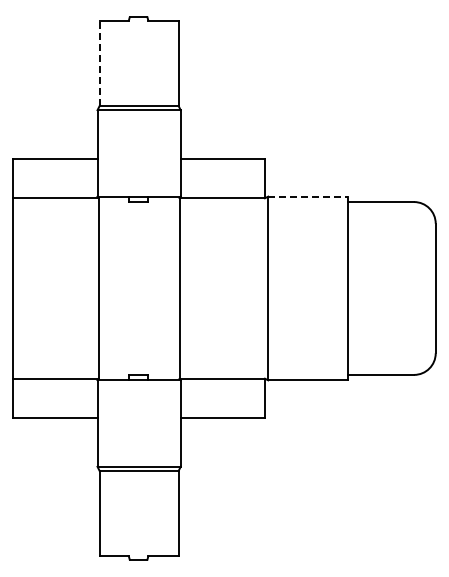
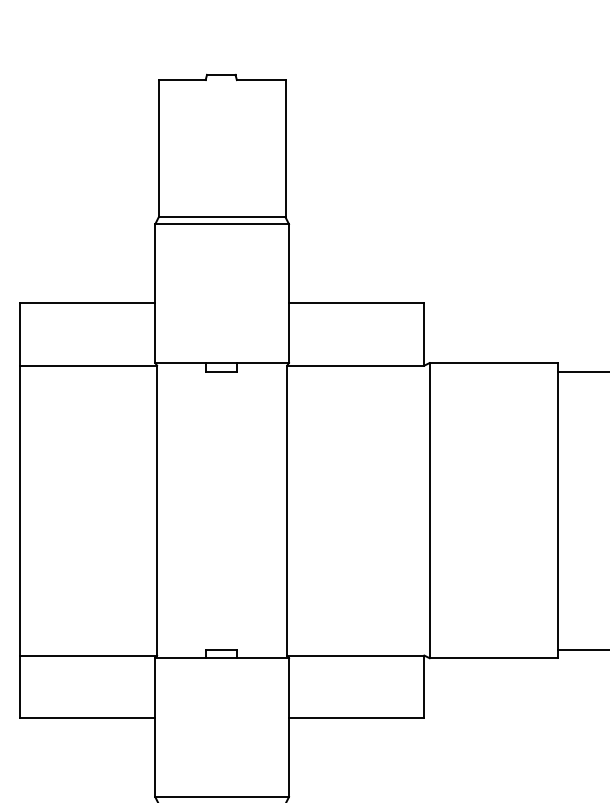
line: (99, 63) -> (158, 149), dashed -> solid
line: (308, 196) -> (494, 362), dashed -> solid

